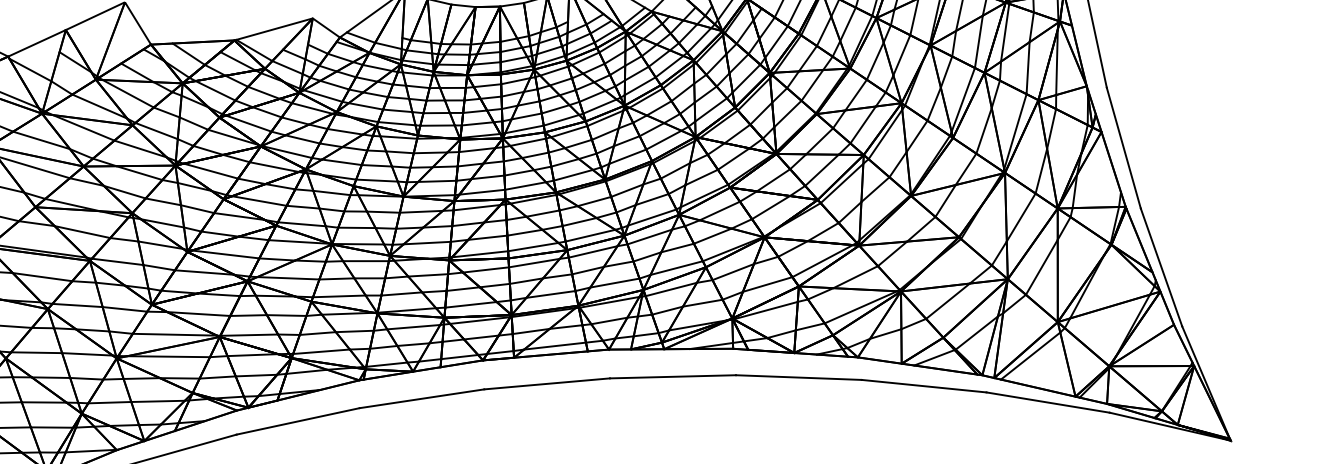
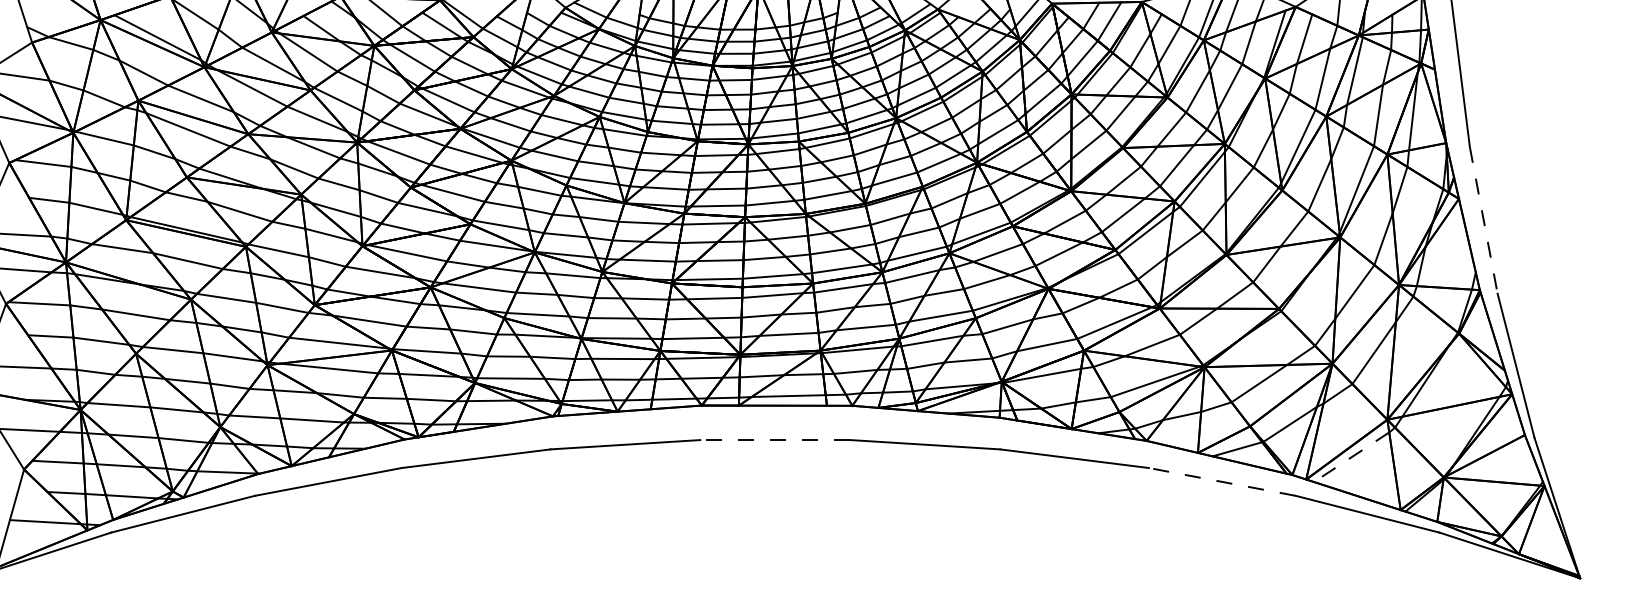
line: (1123, 148) -> (1483, 220), solid -> dashed
line: (1030, 356) -> (1351, 457), solid -> dashed
line: (546, 384) -> (774, 440), solid -> dashed
line: (924, 385) -> (1222, 481), solid -> dashed

